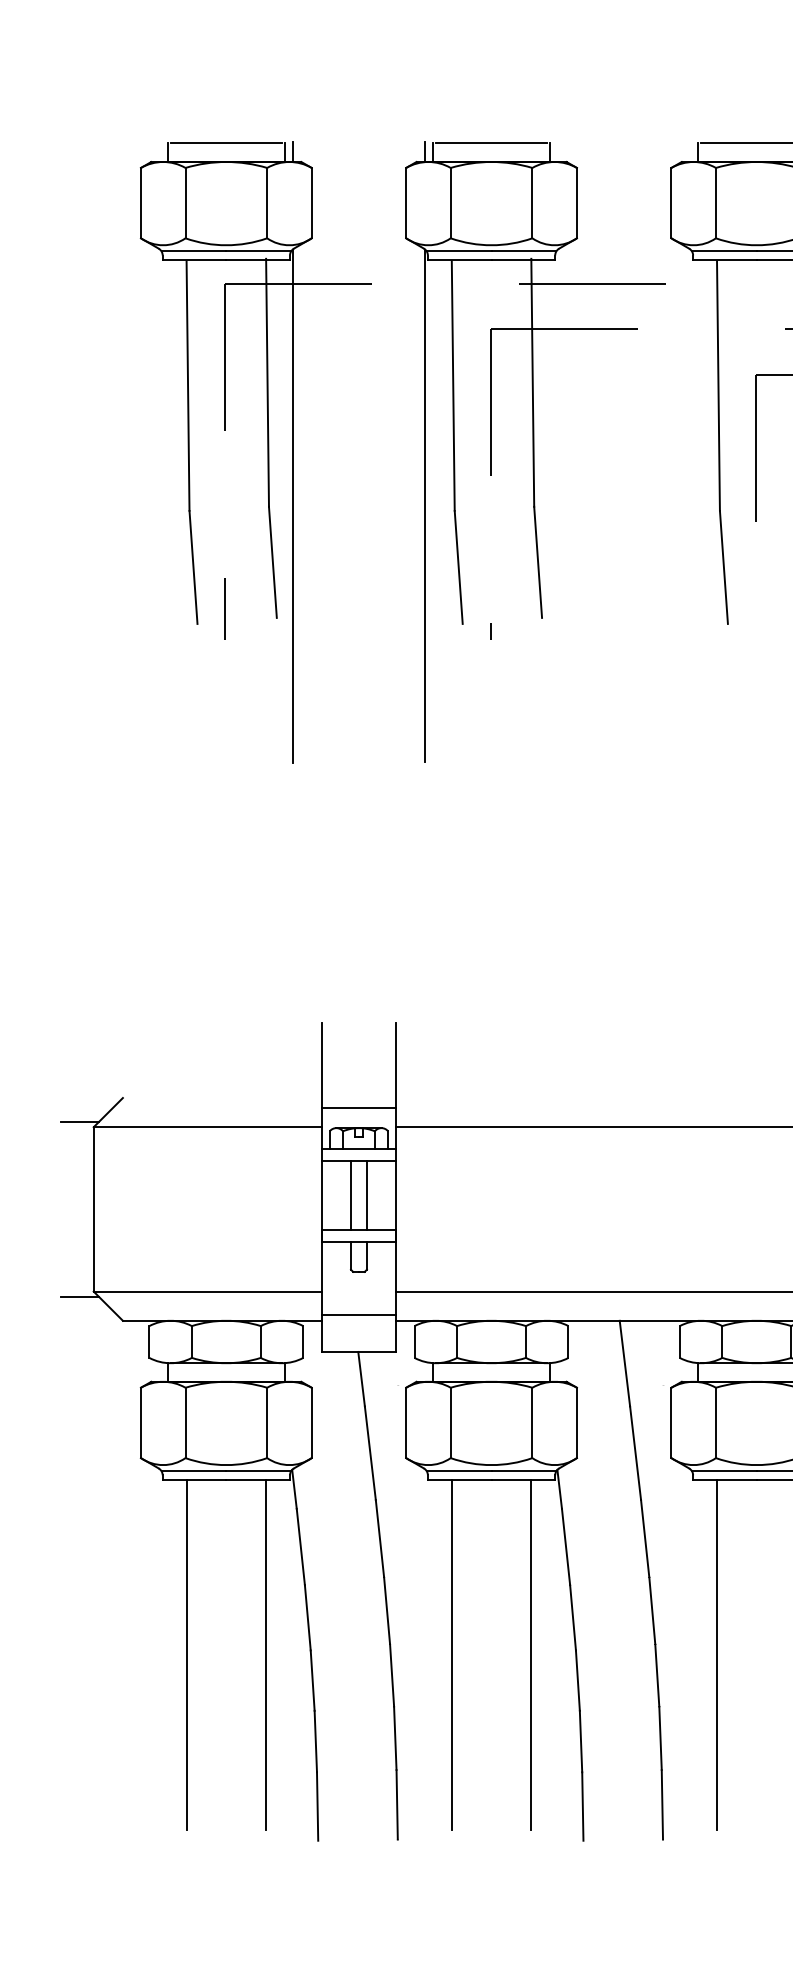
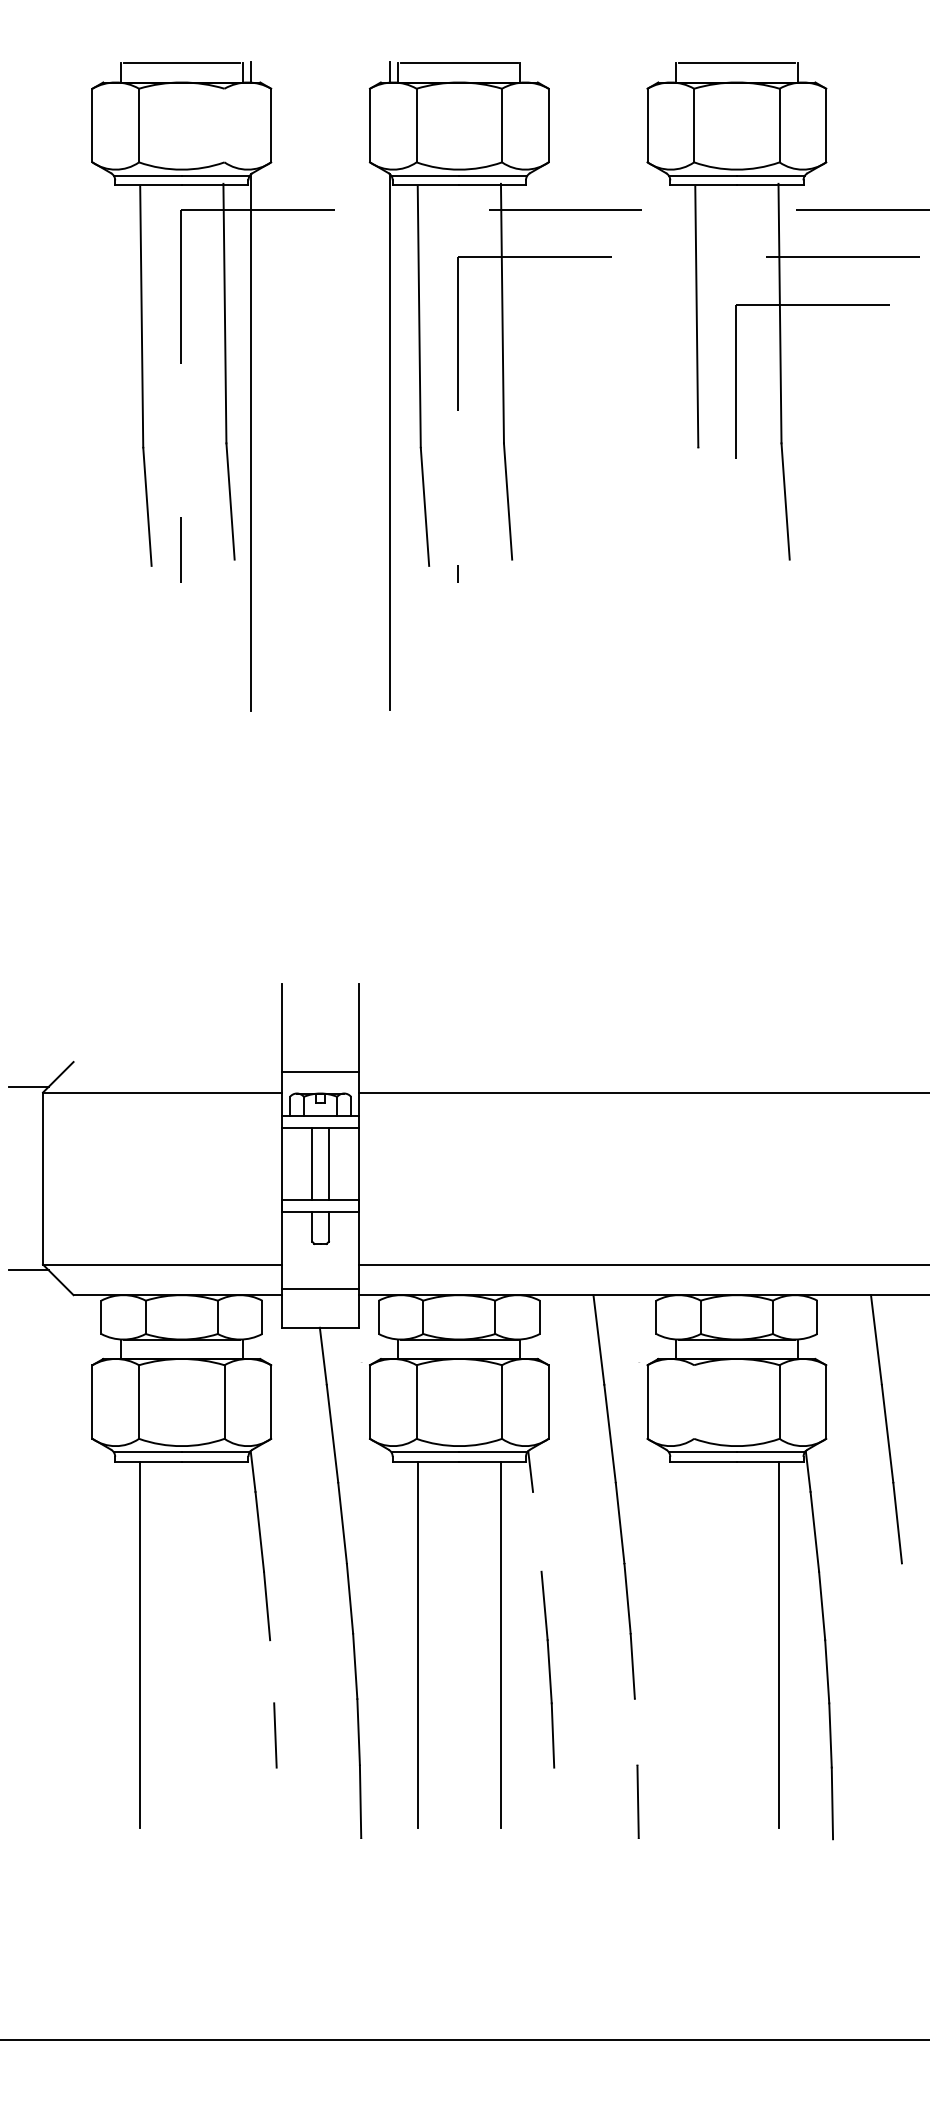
line: (267, 203) -> (224, 125), removed
line: (723, 567) -> (702, 506), removed
line: (716, 1422) -> (694, 1401), removed
line: (566, 1546) -> (537, 1531), removed
line: (266, 1654) -> (223, 1644), removed
line: (717, 1654) -> (695, 1644), removed
line: (313, 1680) -> (272, 1671), removed
line: (659, 1737) -> (635, 1731), removed
line: (316, 1806) -> (276, 1803), removed
line: (582, 1806) -> (554, 1803), removed

